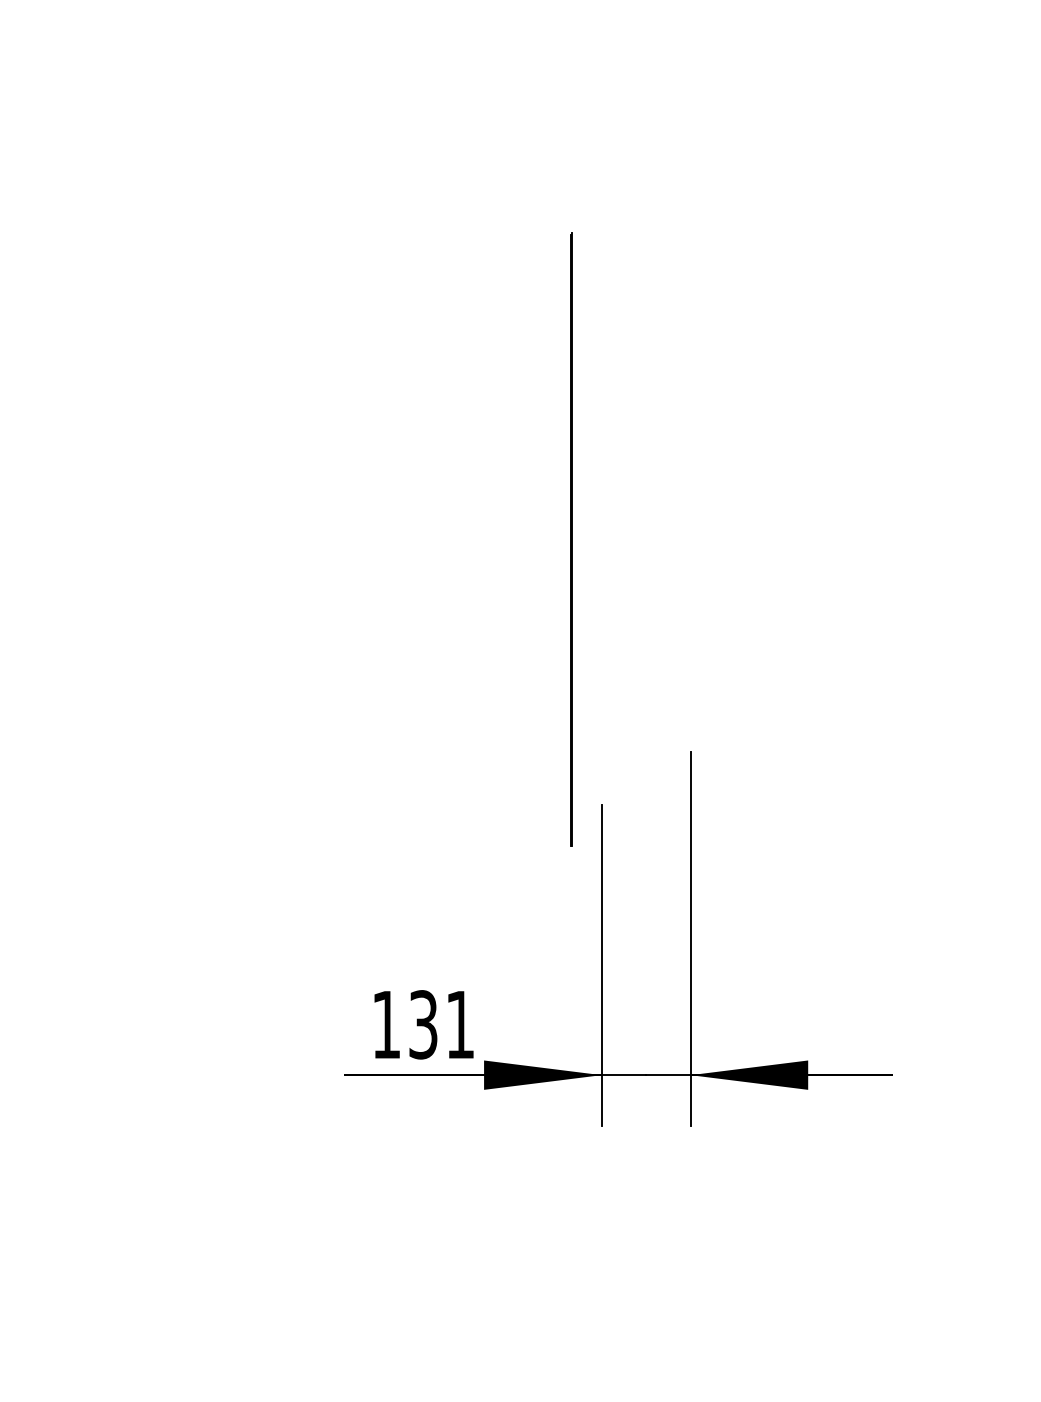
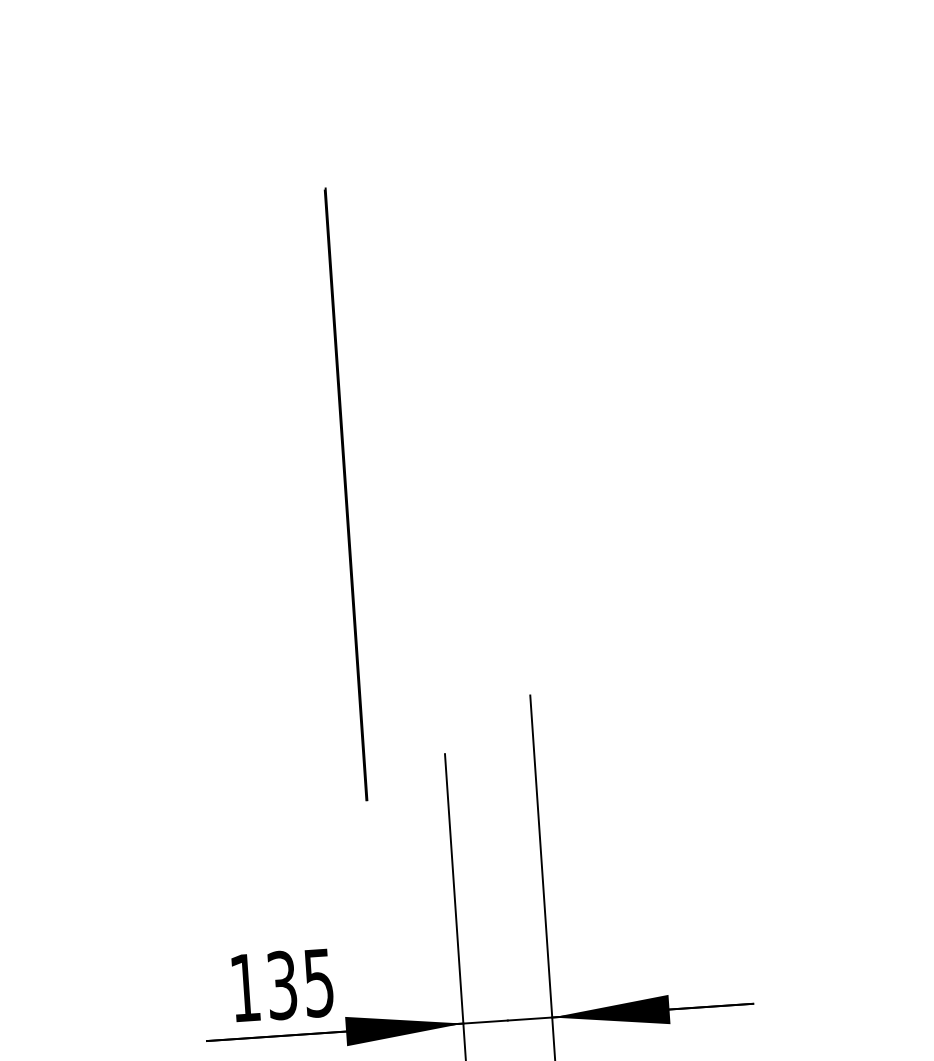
line: (571, 539) -> (346, 494), moved
text: (459, 1025) -> (318, 983), 131 -> 135

